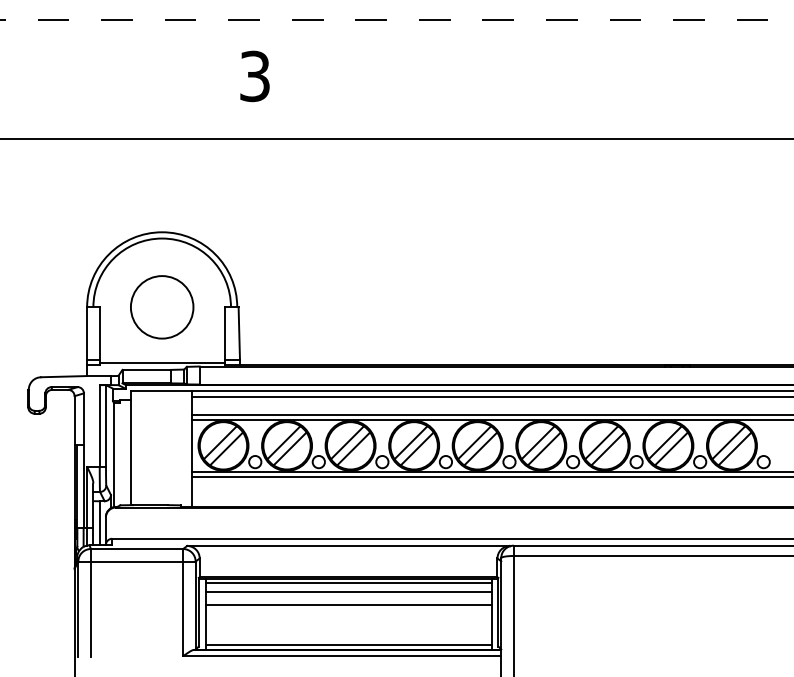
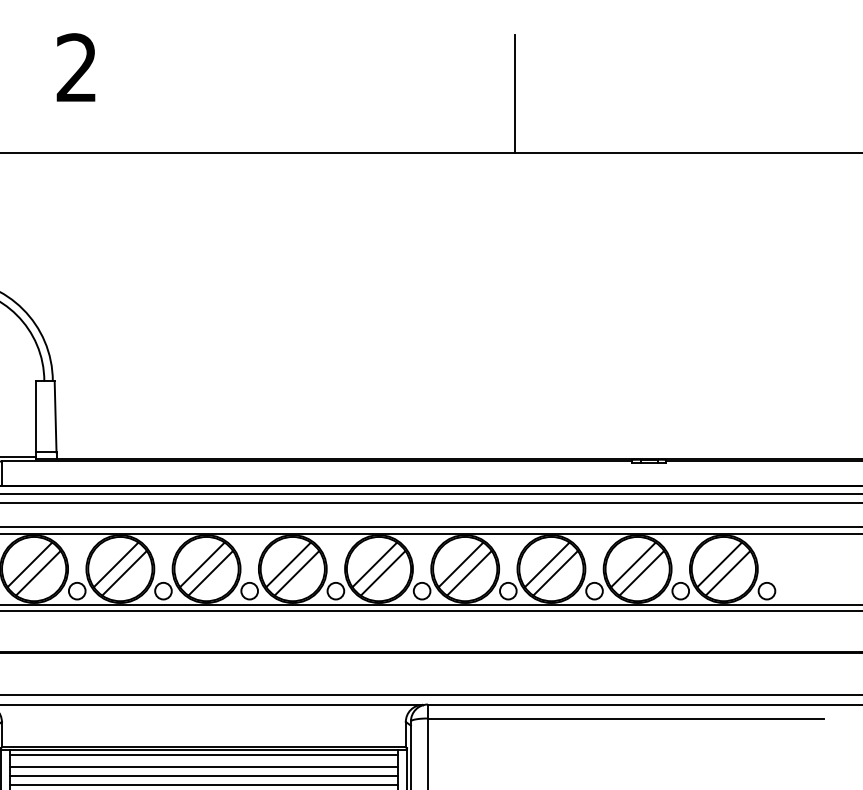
text: (254, 76) -> (76, 68), 3 -> 2
line: (577, 95) -> (514, 93), added
line: (348, 598) -> (203, 776), added

